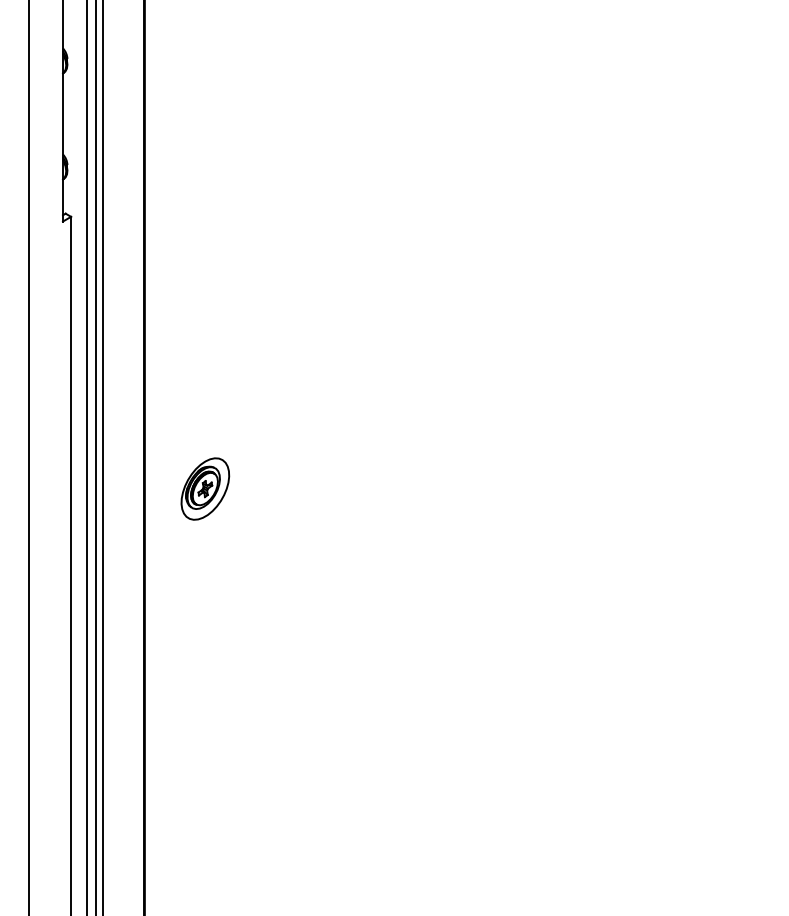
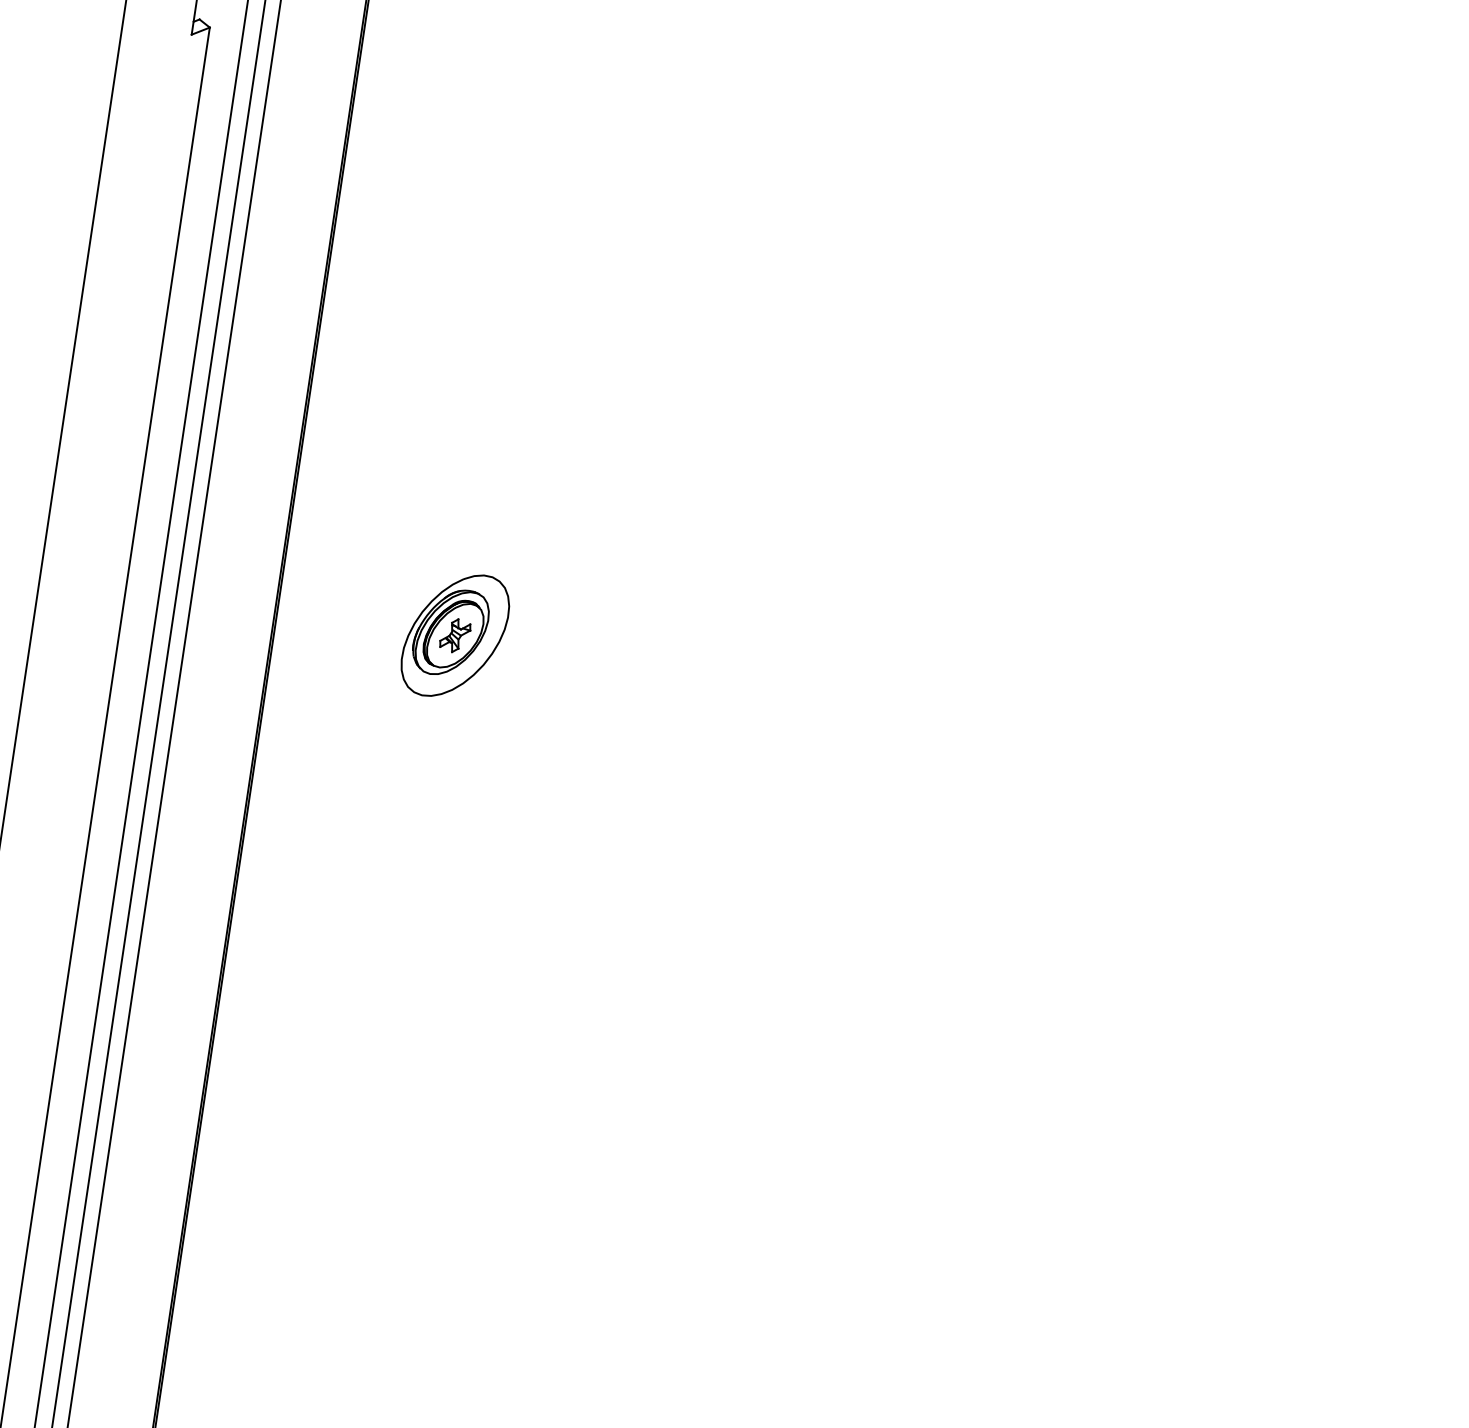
part: (205, 488) -> (455, 634), moved

